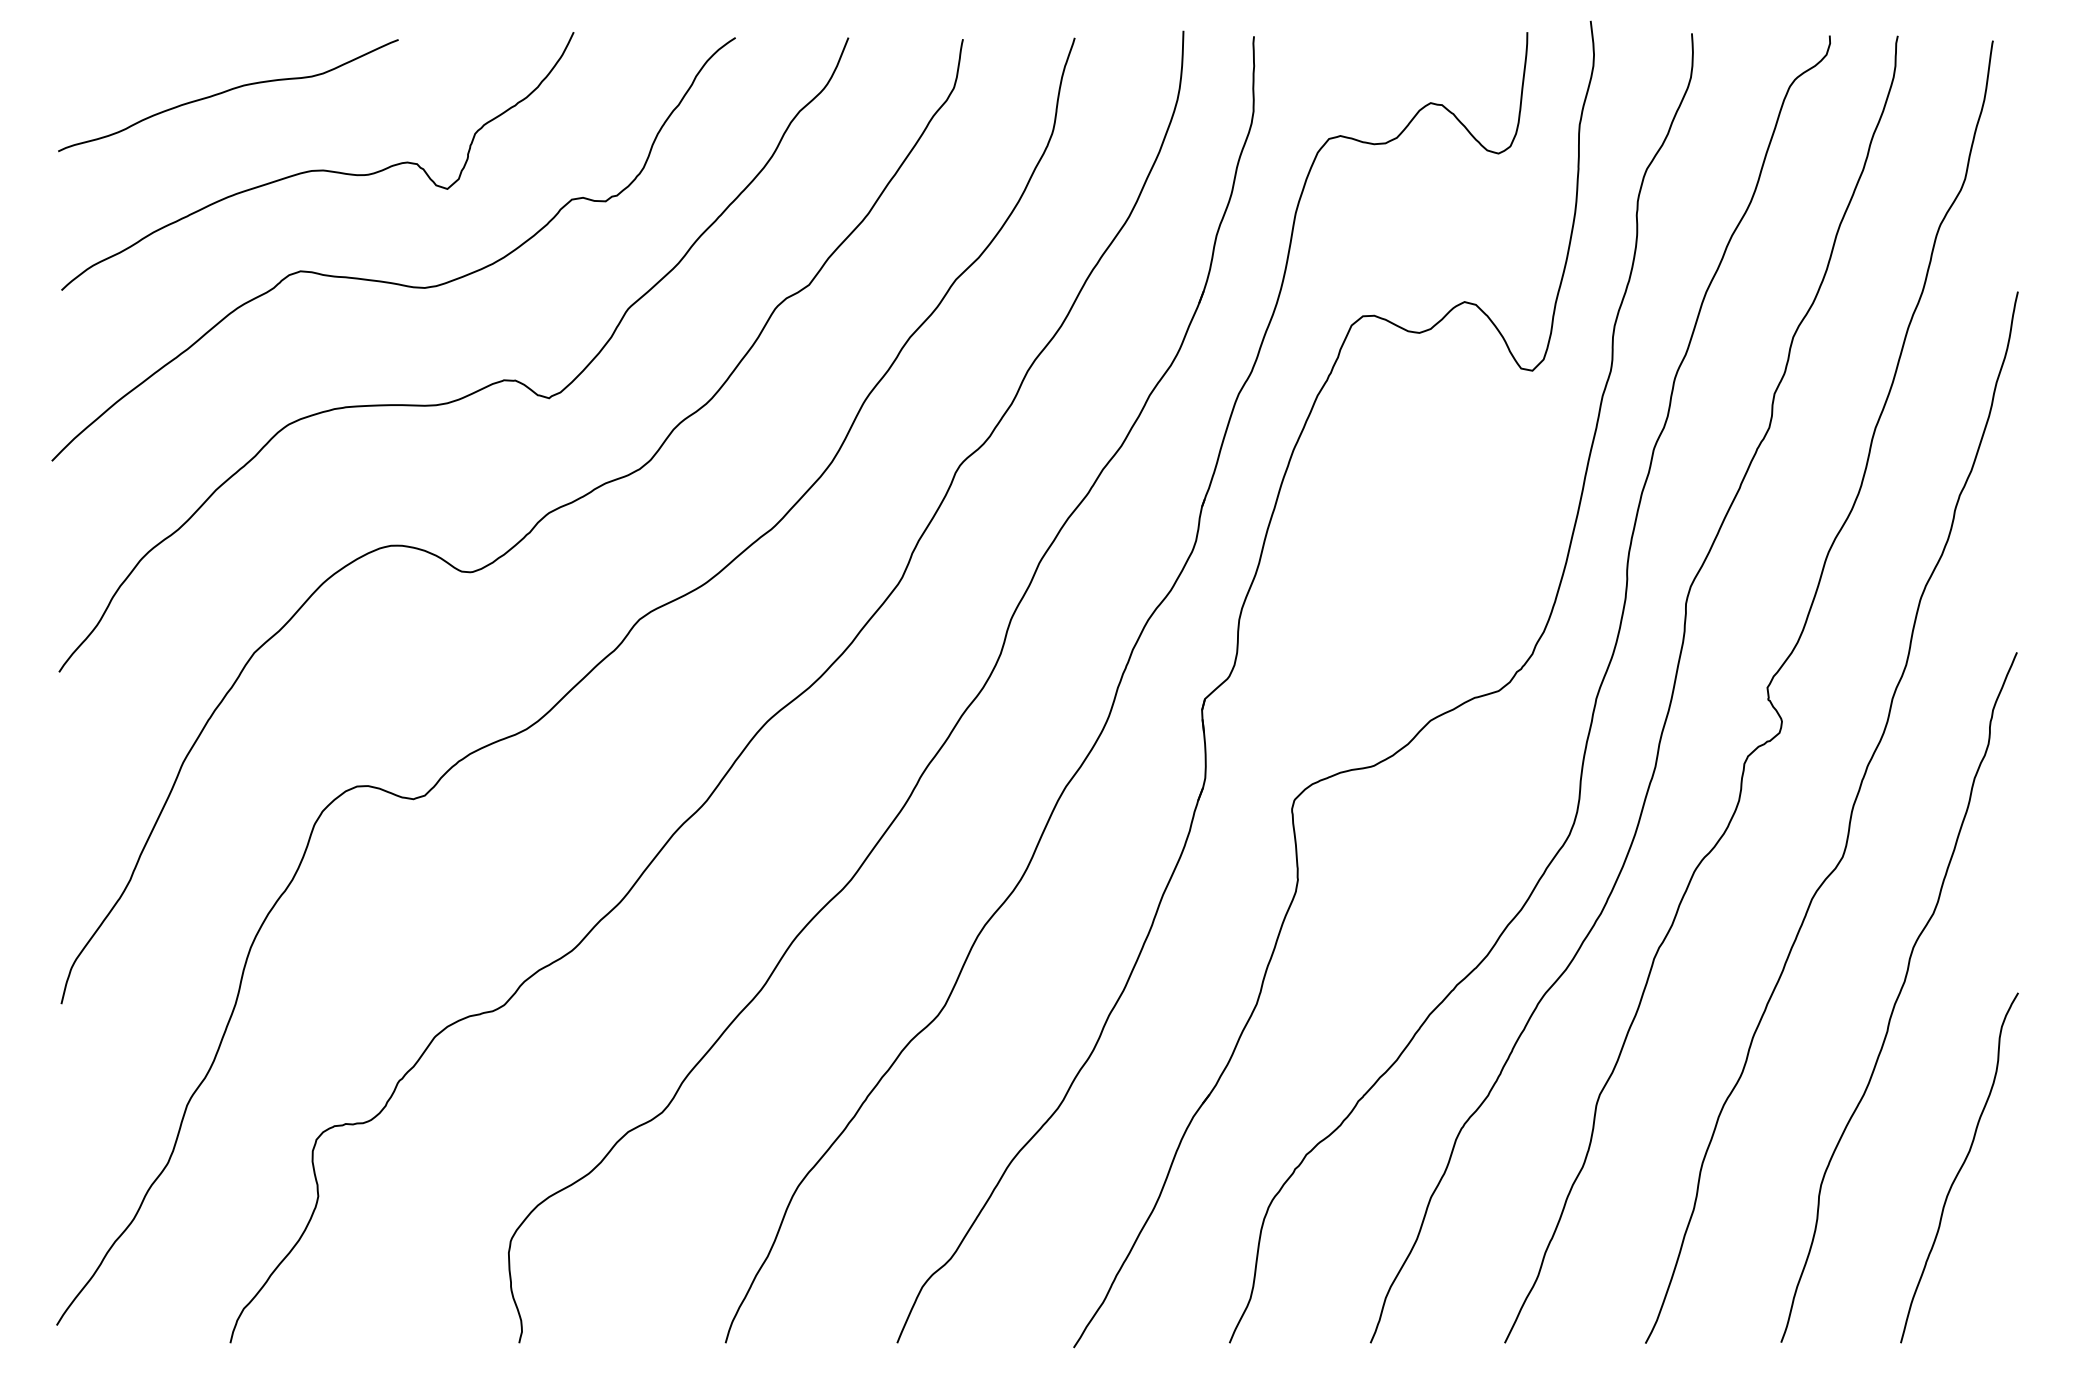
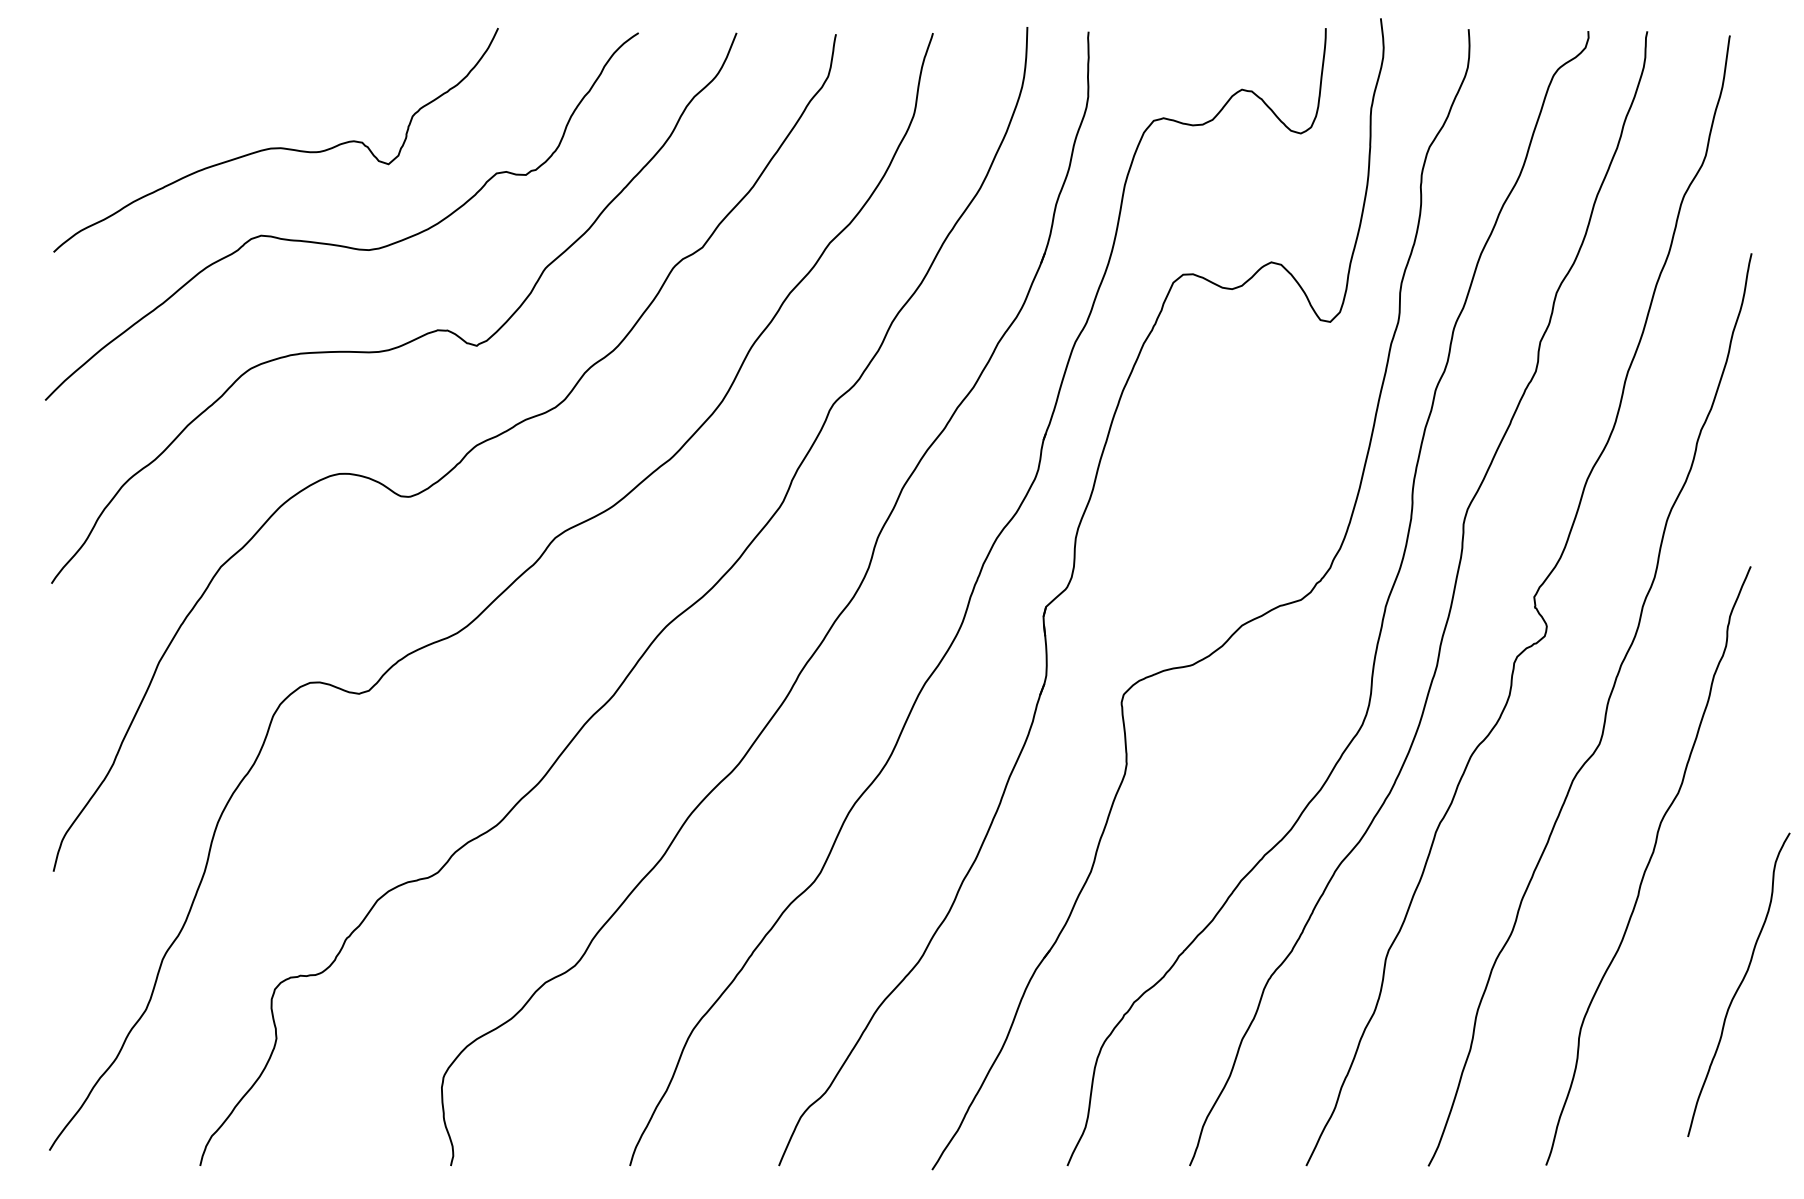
curve: (227, 92) -> (197, 80), removed
curve: (1960, 1167) -> (1739, 984), moved

